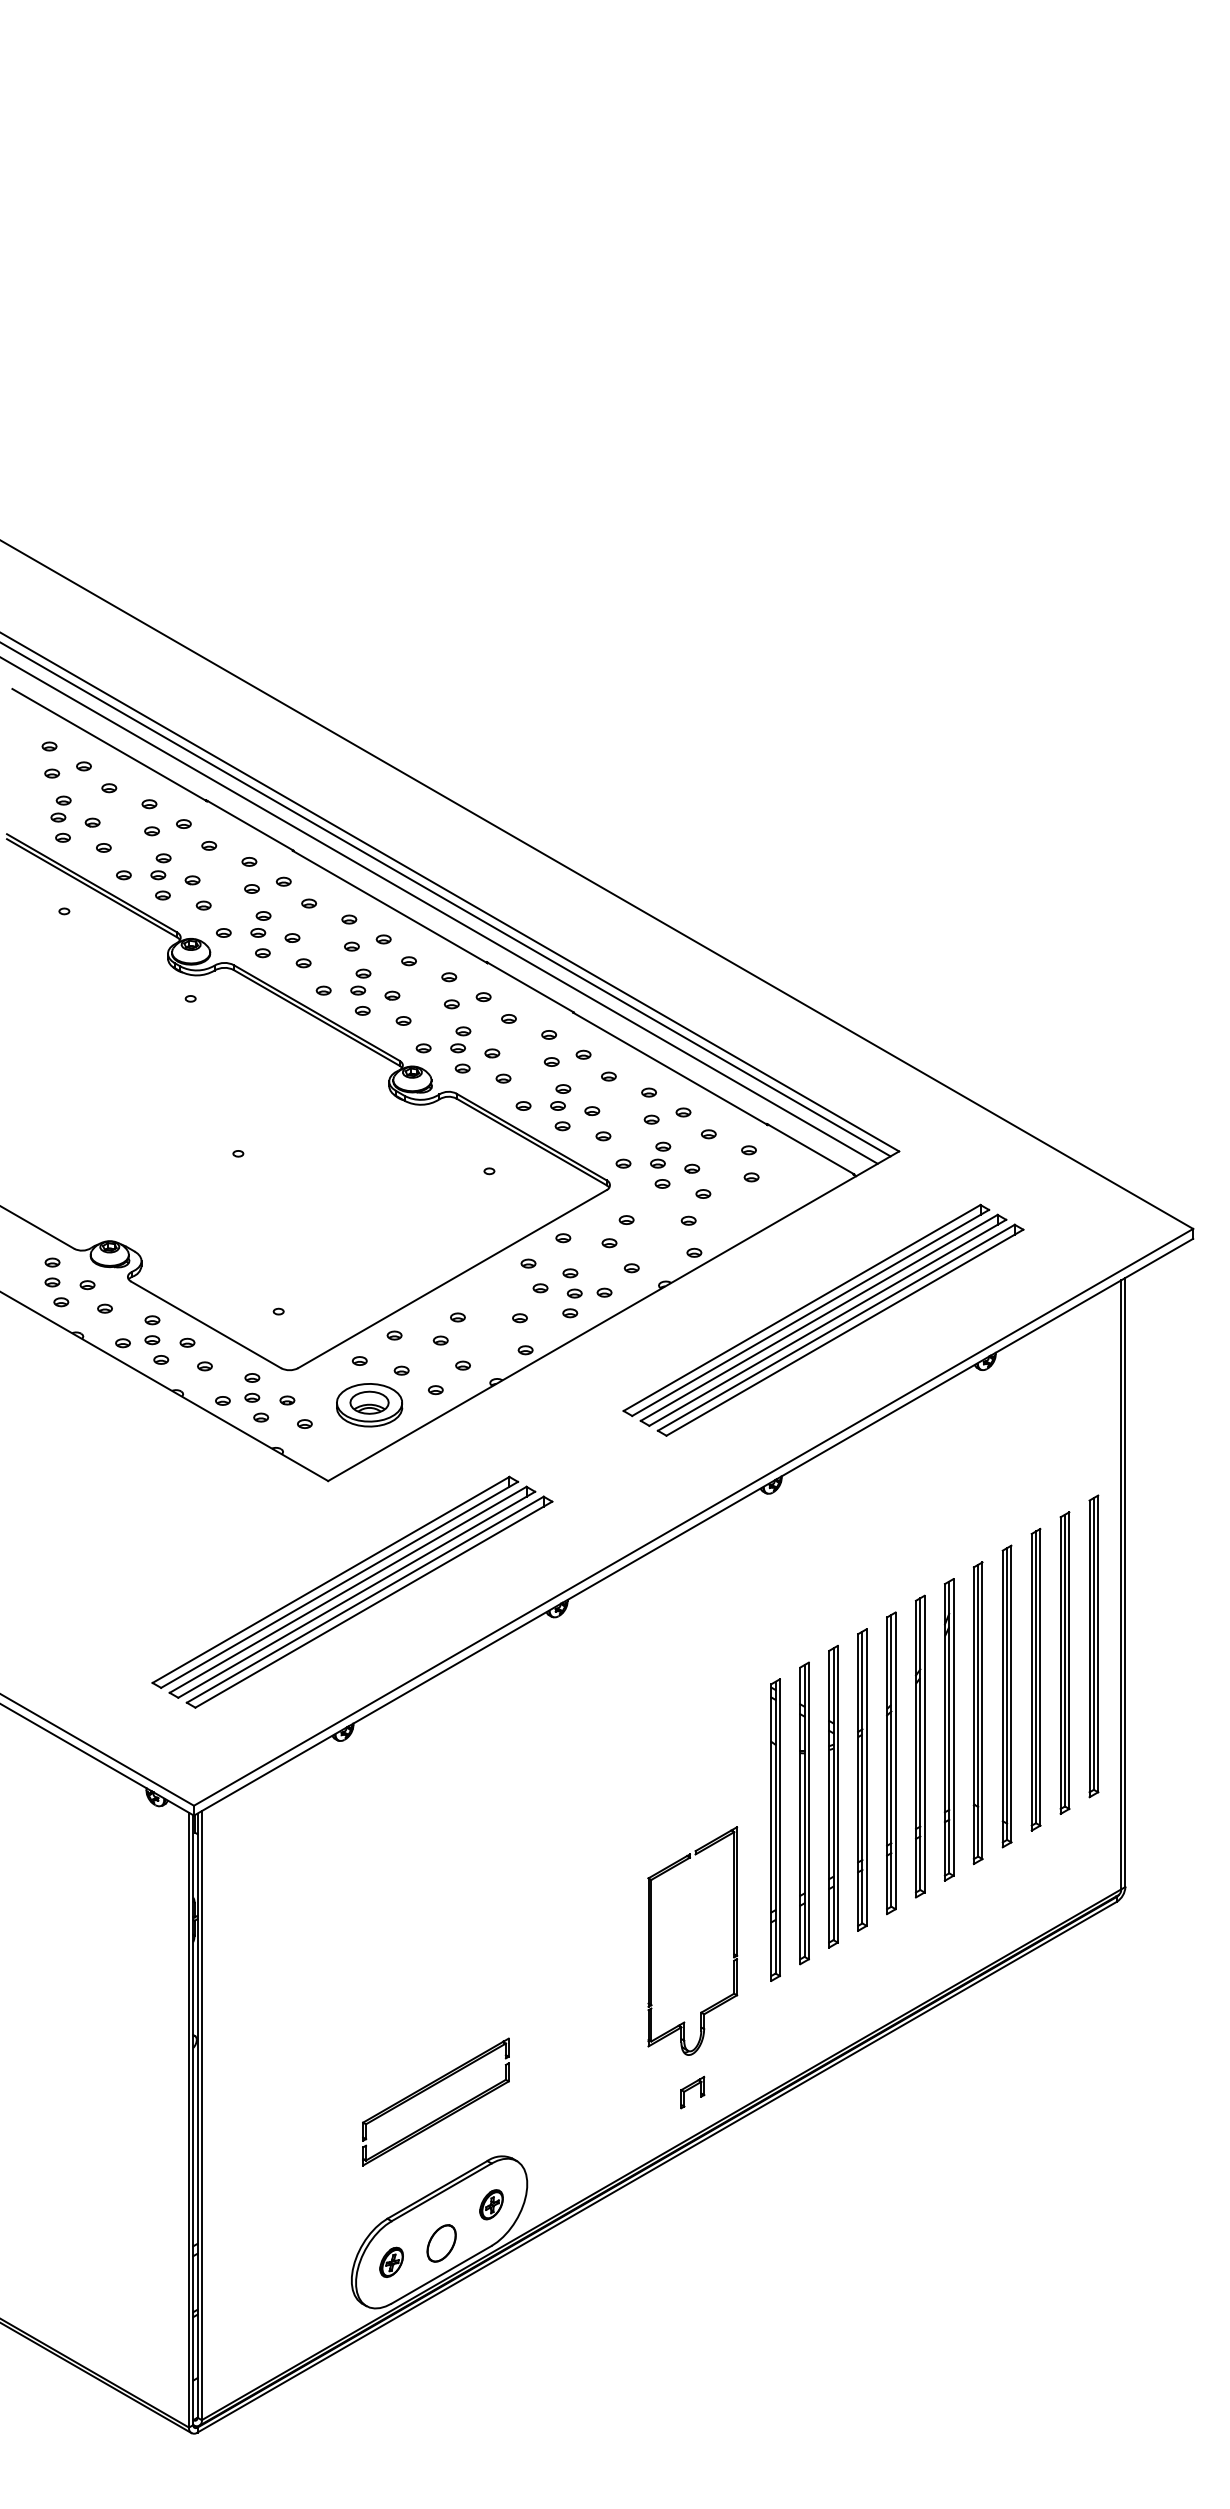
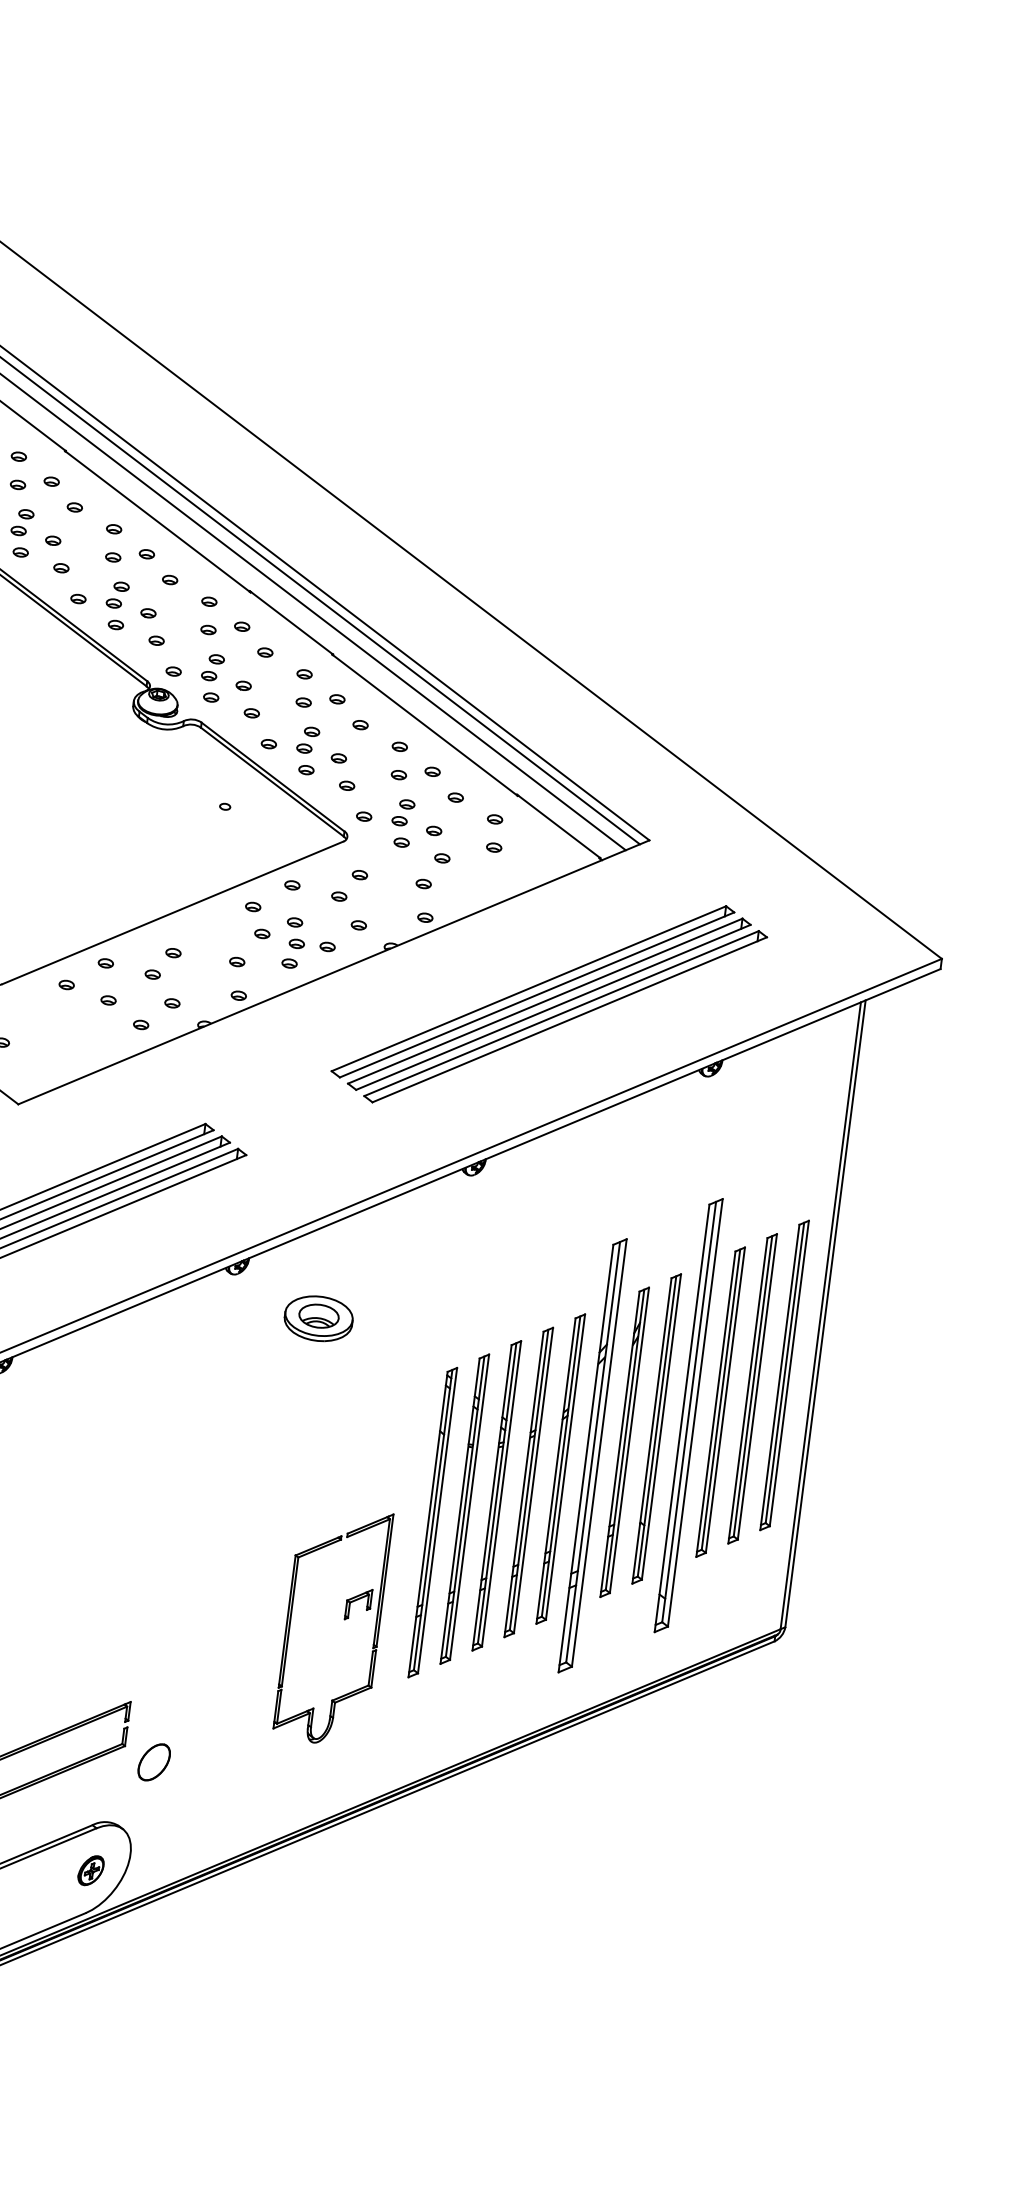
part: (369, 1405) -> (318, 1319), moved
part: (1006, 1696) -> (688, 1415), size x1.4
part: (920, 1746) -> (592, 1455), size x1.4
part: (692, 2092) -> (358, 1604), moved
part: (441, 2243) -> (154, 1762), moved

